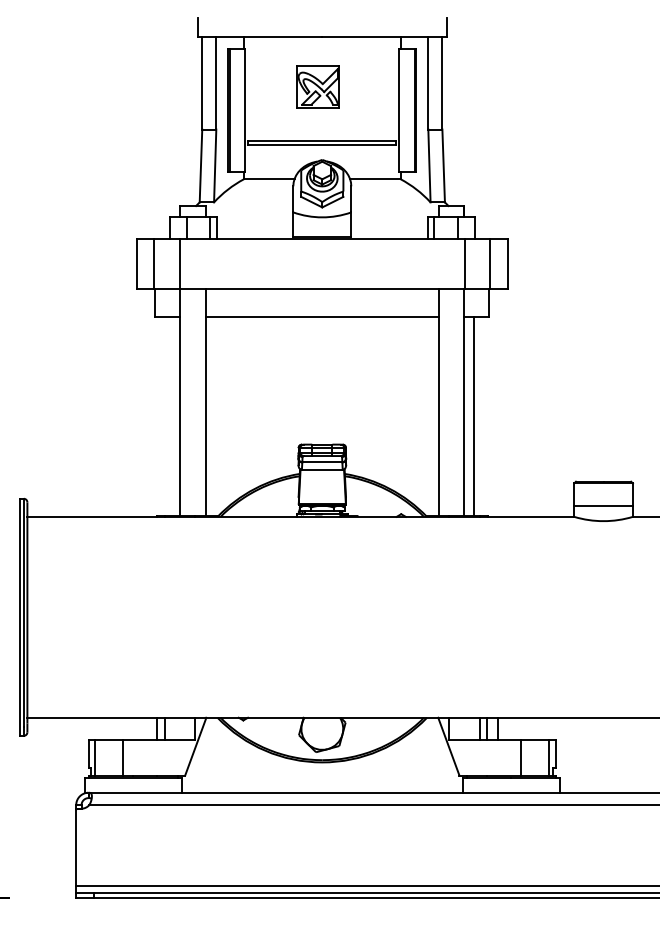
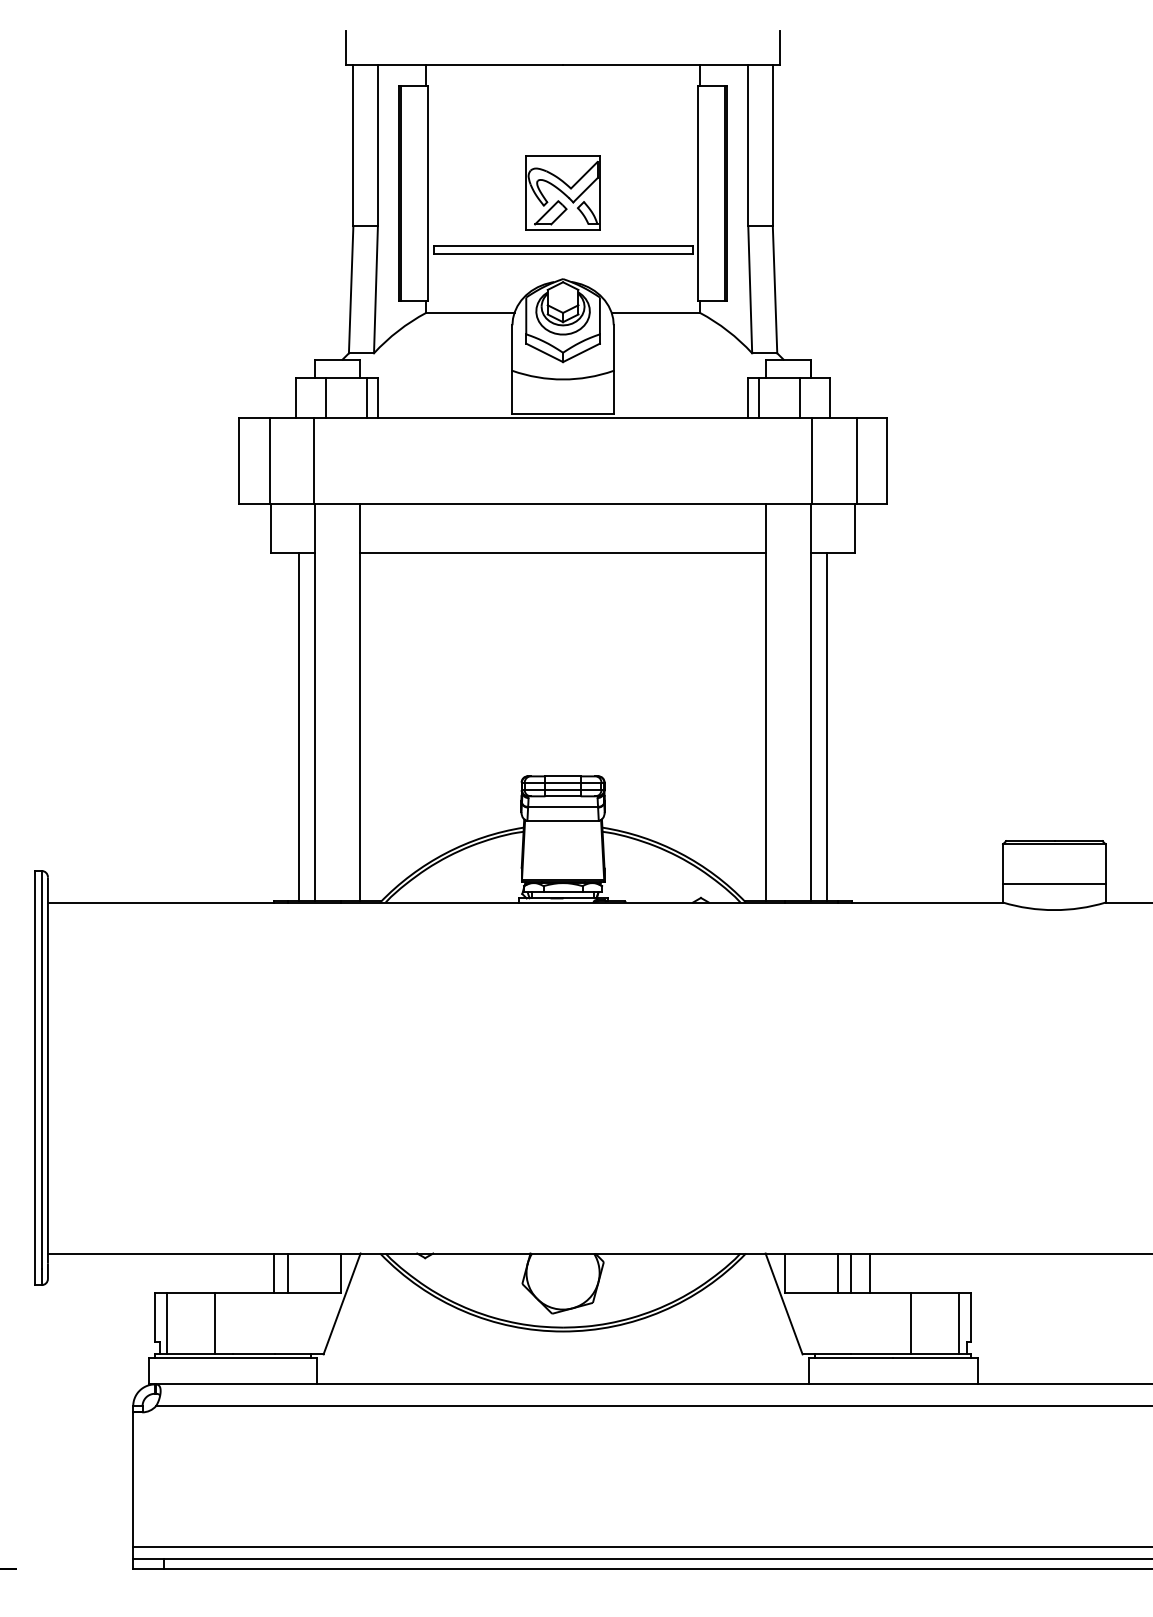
part: (317, 86) -> (561, 192), moved
line: (171, 416) -> (299, 727), added

